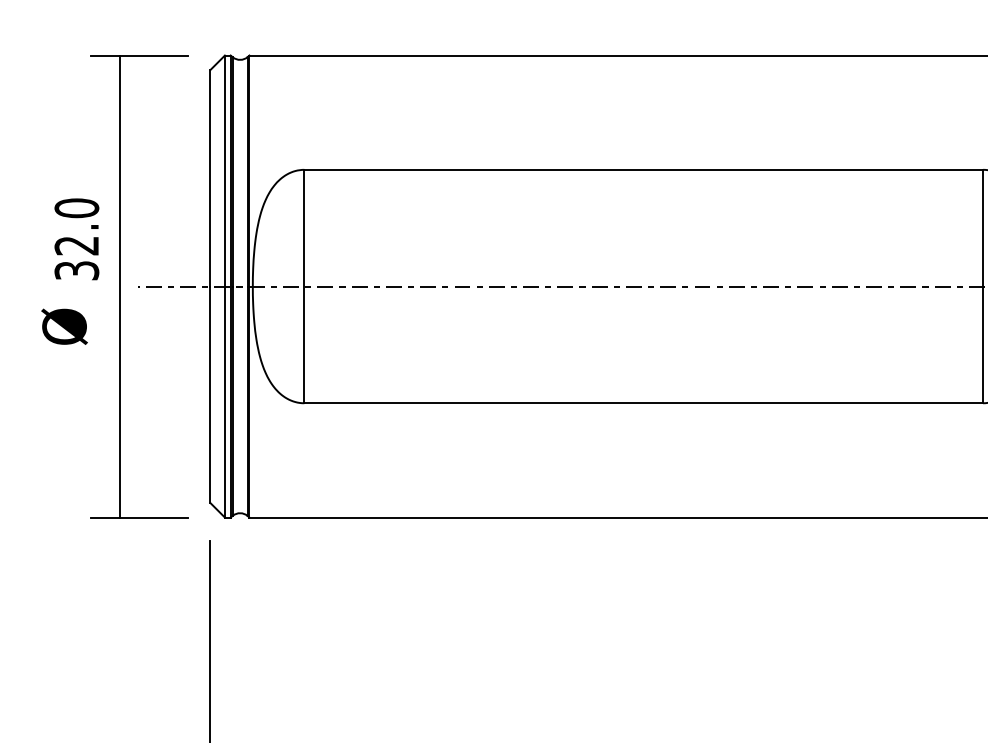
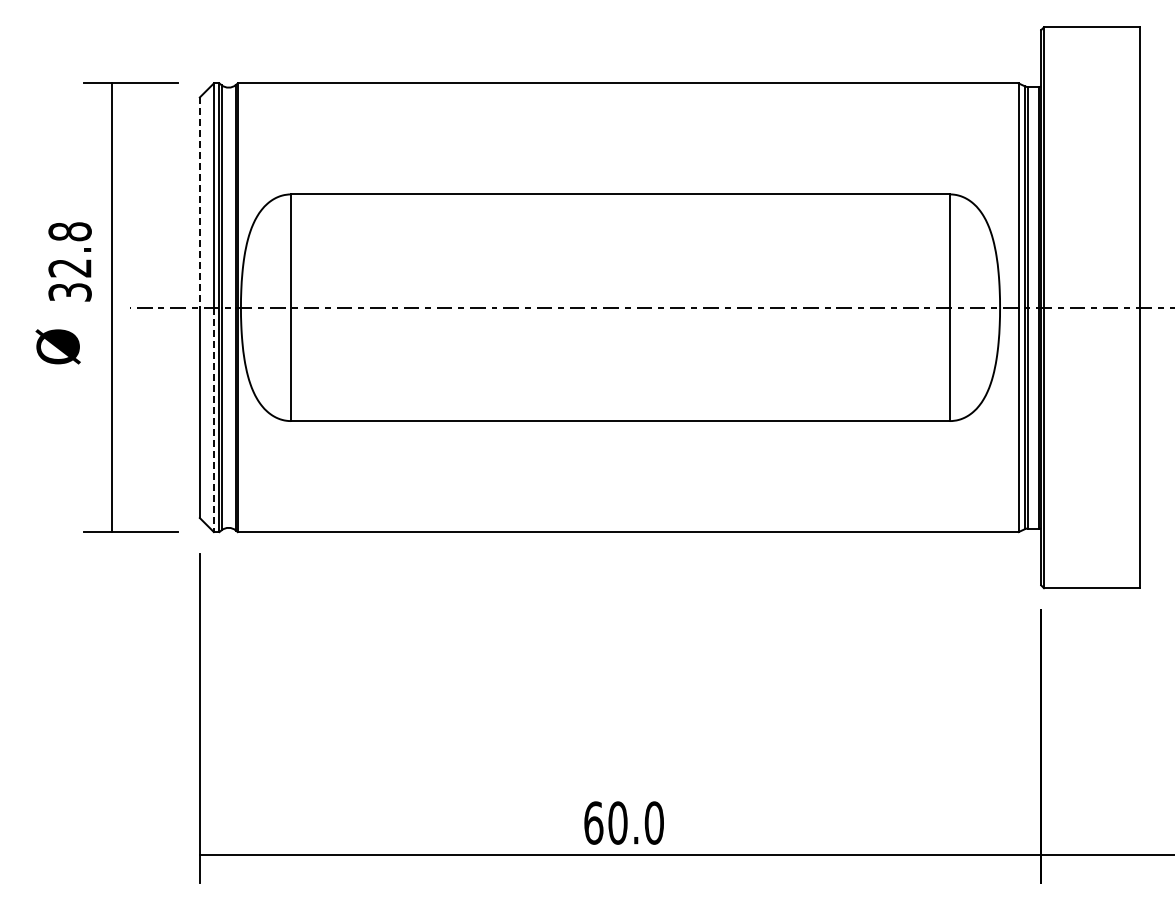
line: (210, 179) -> (199, 203), solid -> dashed
text: (76, 208) -> (69, 231), 32.0 -> 32.8
line: (224, 402) -> (213, 420), solid -> dashed

